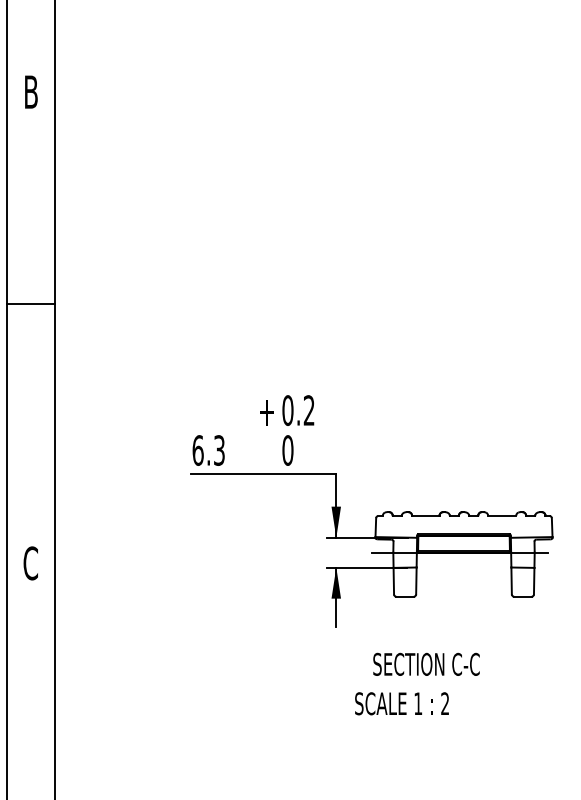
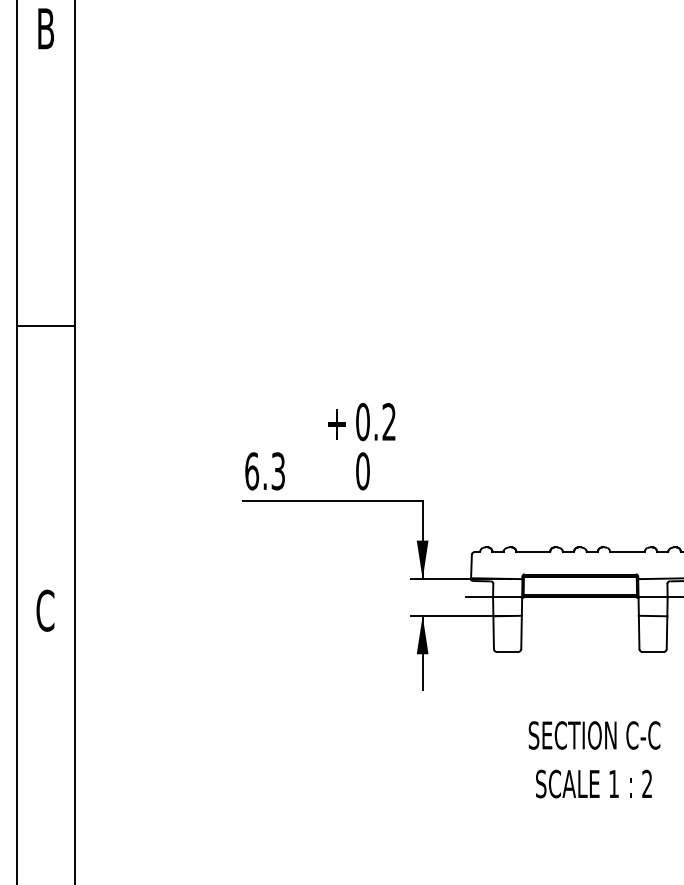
line: (30, 304) -> (45, 325), moved
text: (426, 663) -> (594, 734), moved
text: (401, 703) -> (593, 783), moved

